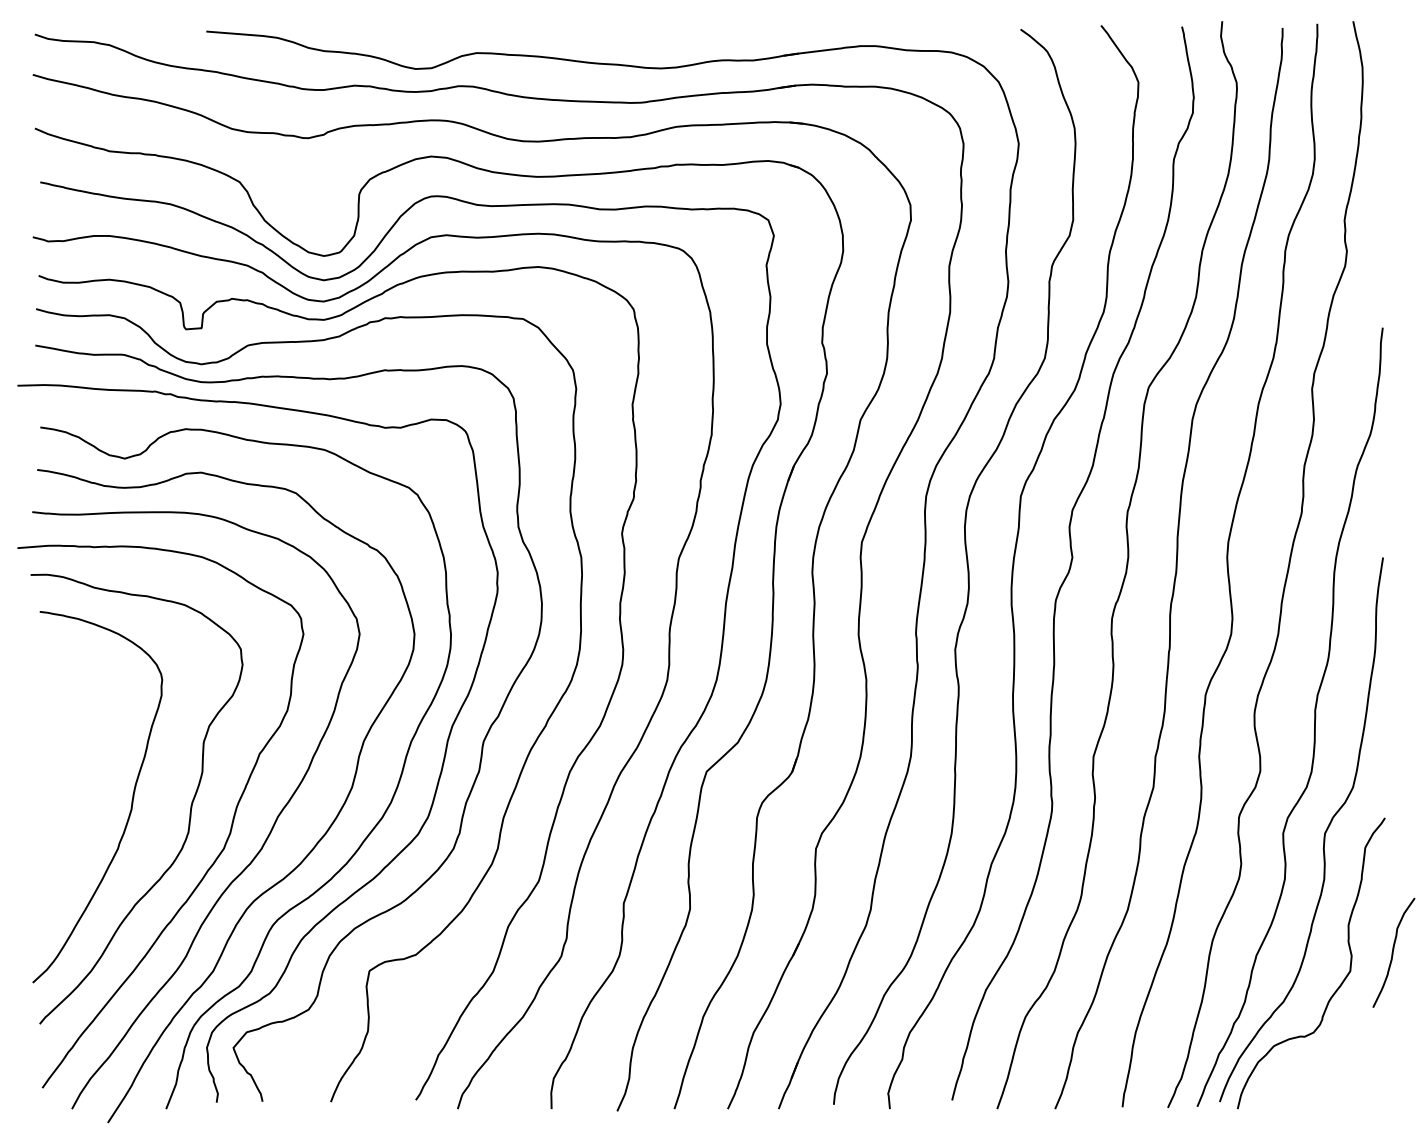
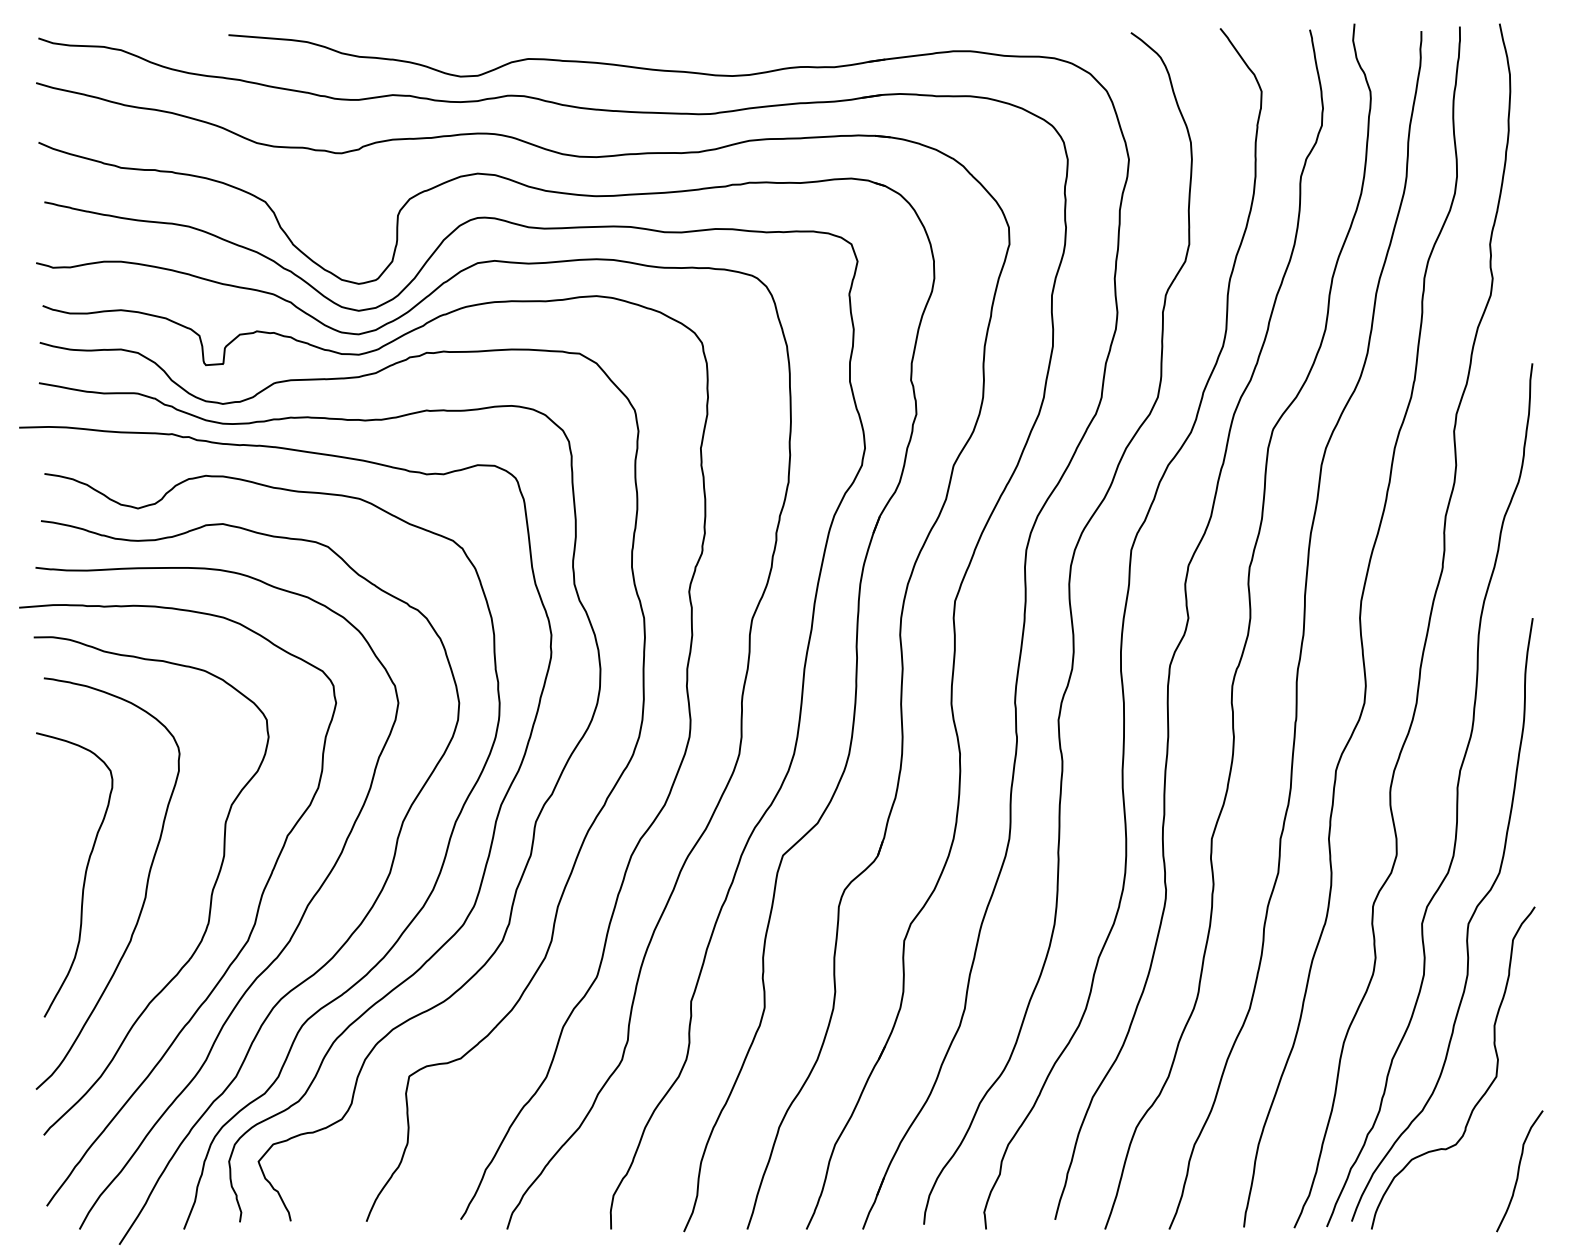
curve: (76, 788) -> (84, 874), added
curve: (1393, 953) -> (1519, 1171), moved

